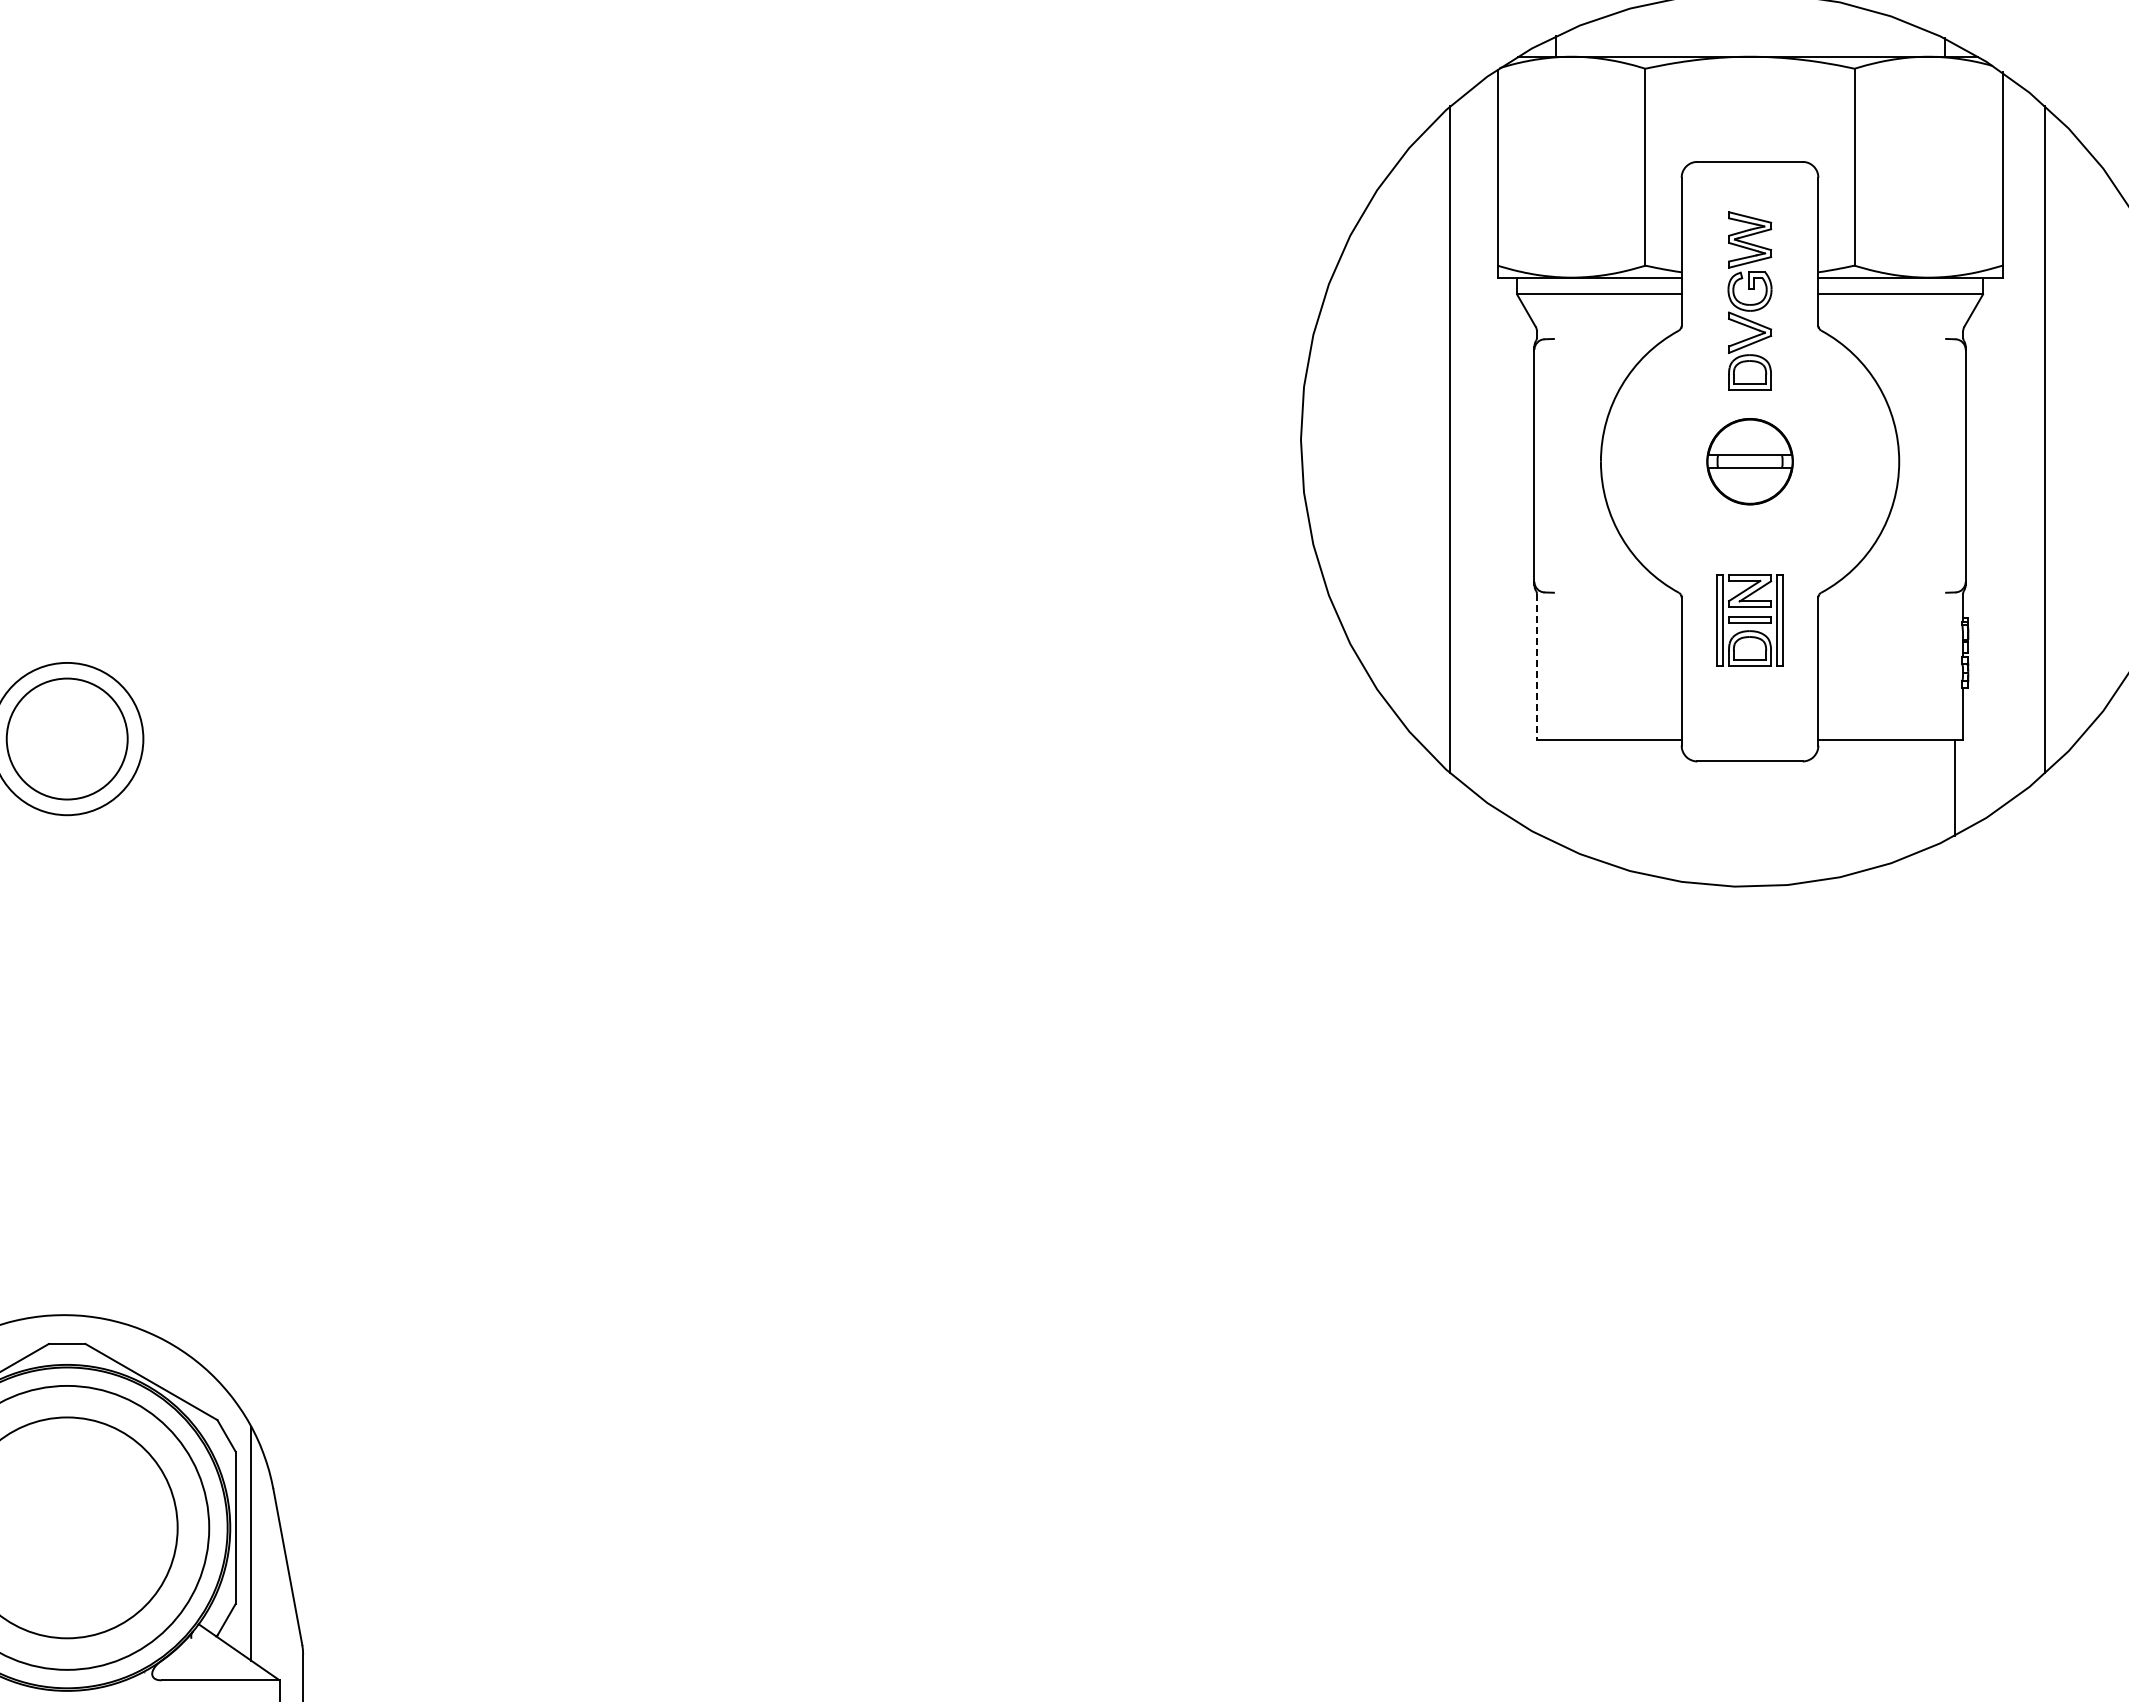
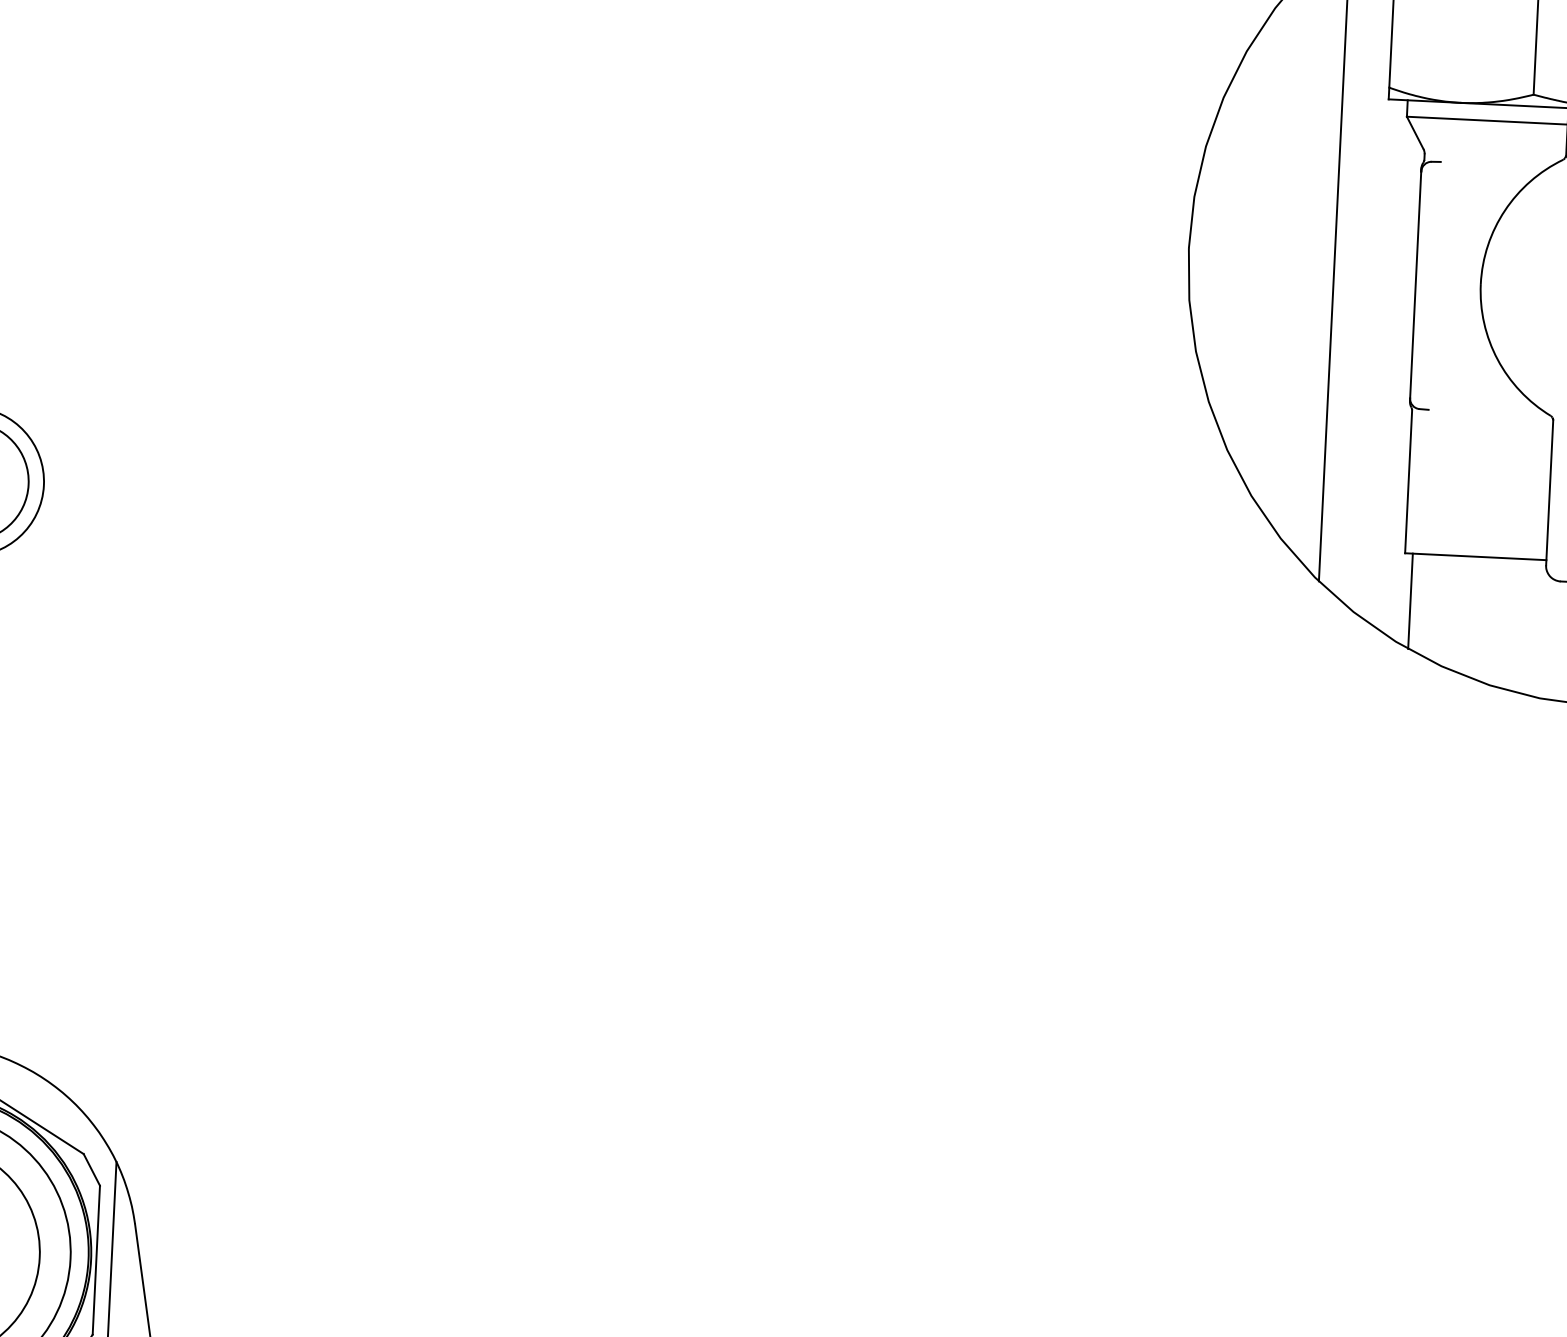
line: (1537, 667) -> (1409, 482), dashed -> solid
line: (1544, 789) -> (1410, 601), added

